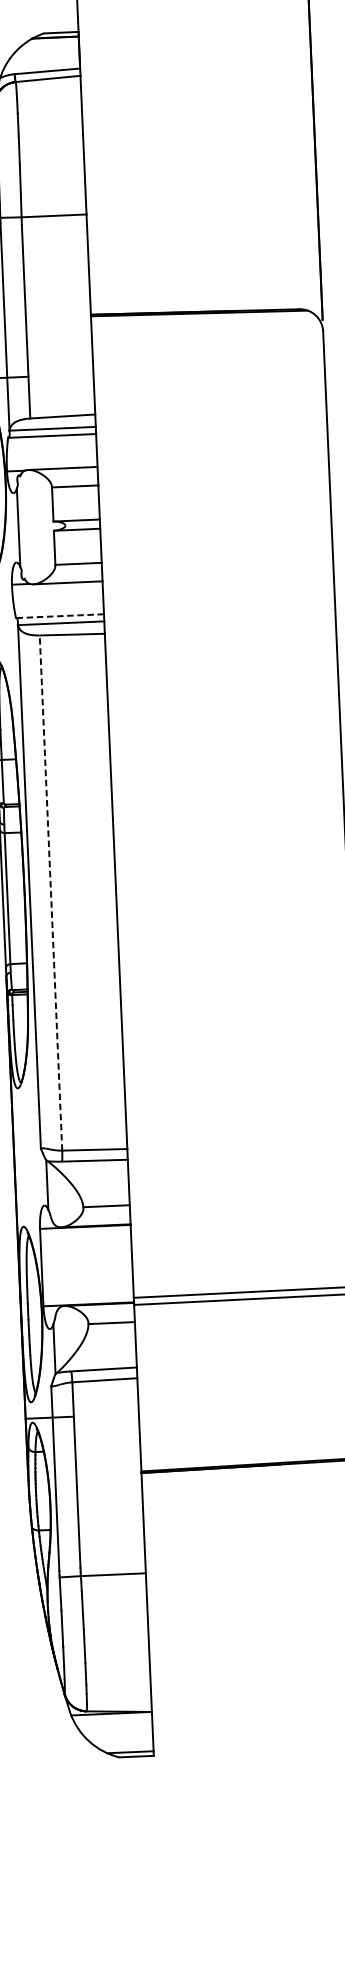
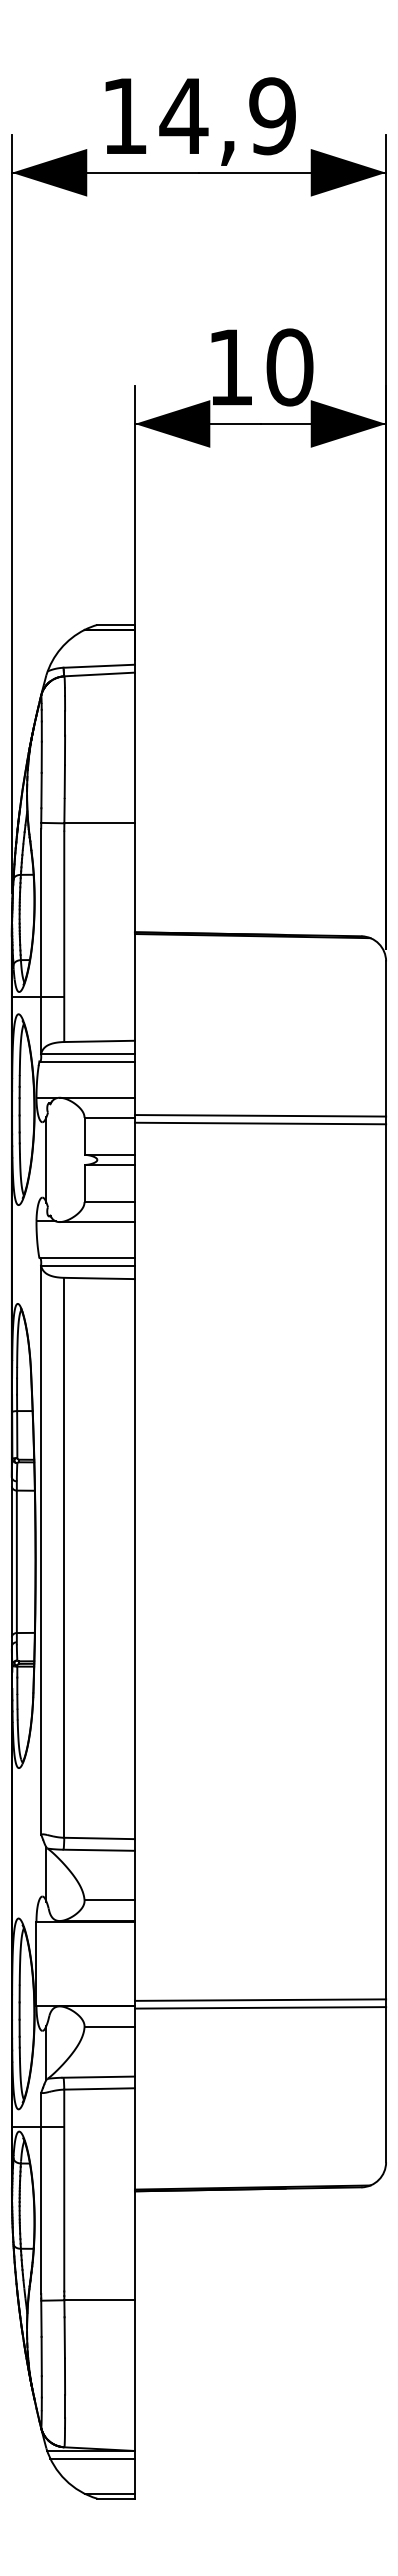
line: (213, 478) -> (260, 1115), added
line: (214, 485) -> (260, 1123), added
line: (59, 615) -> (86, 1257), dashed -> solid
line: (51, 892) -> (64, 1557), dashed -> solid
line: (113, 1720) -> (92, 2458), added

